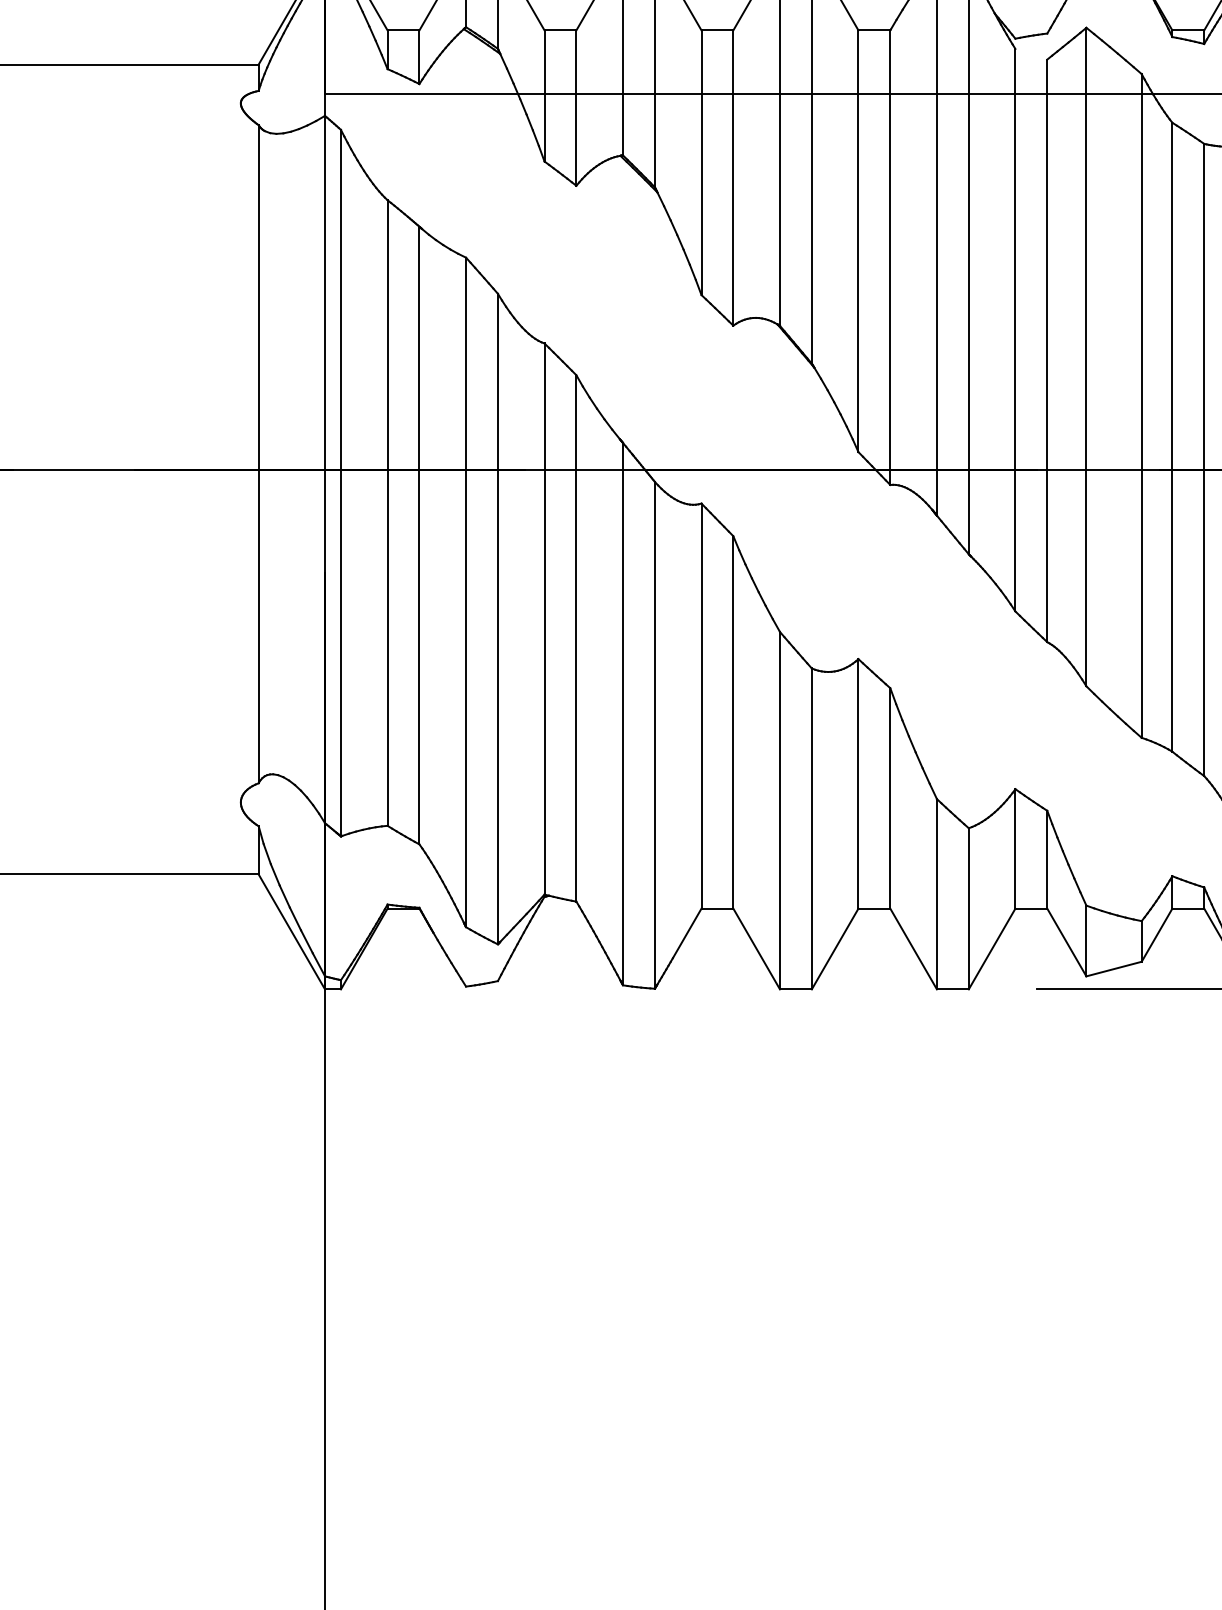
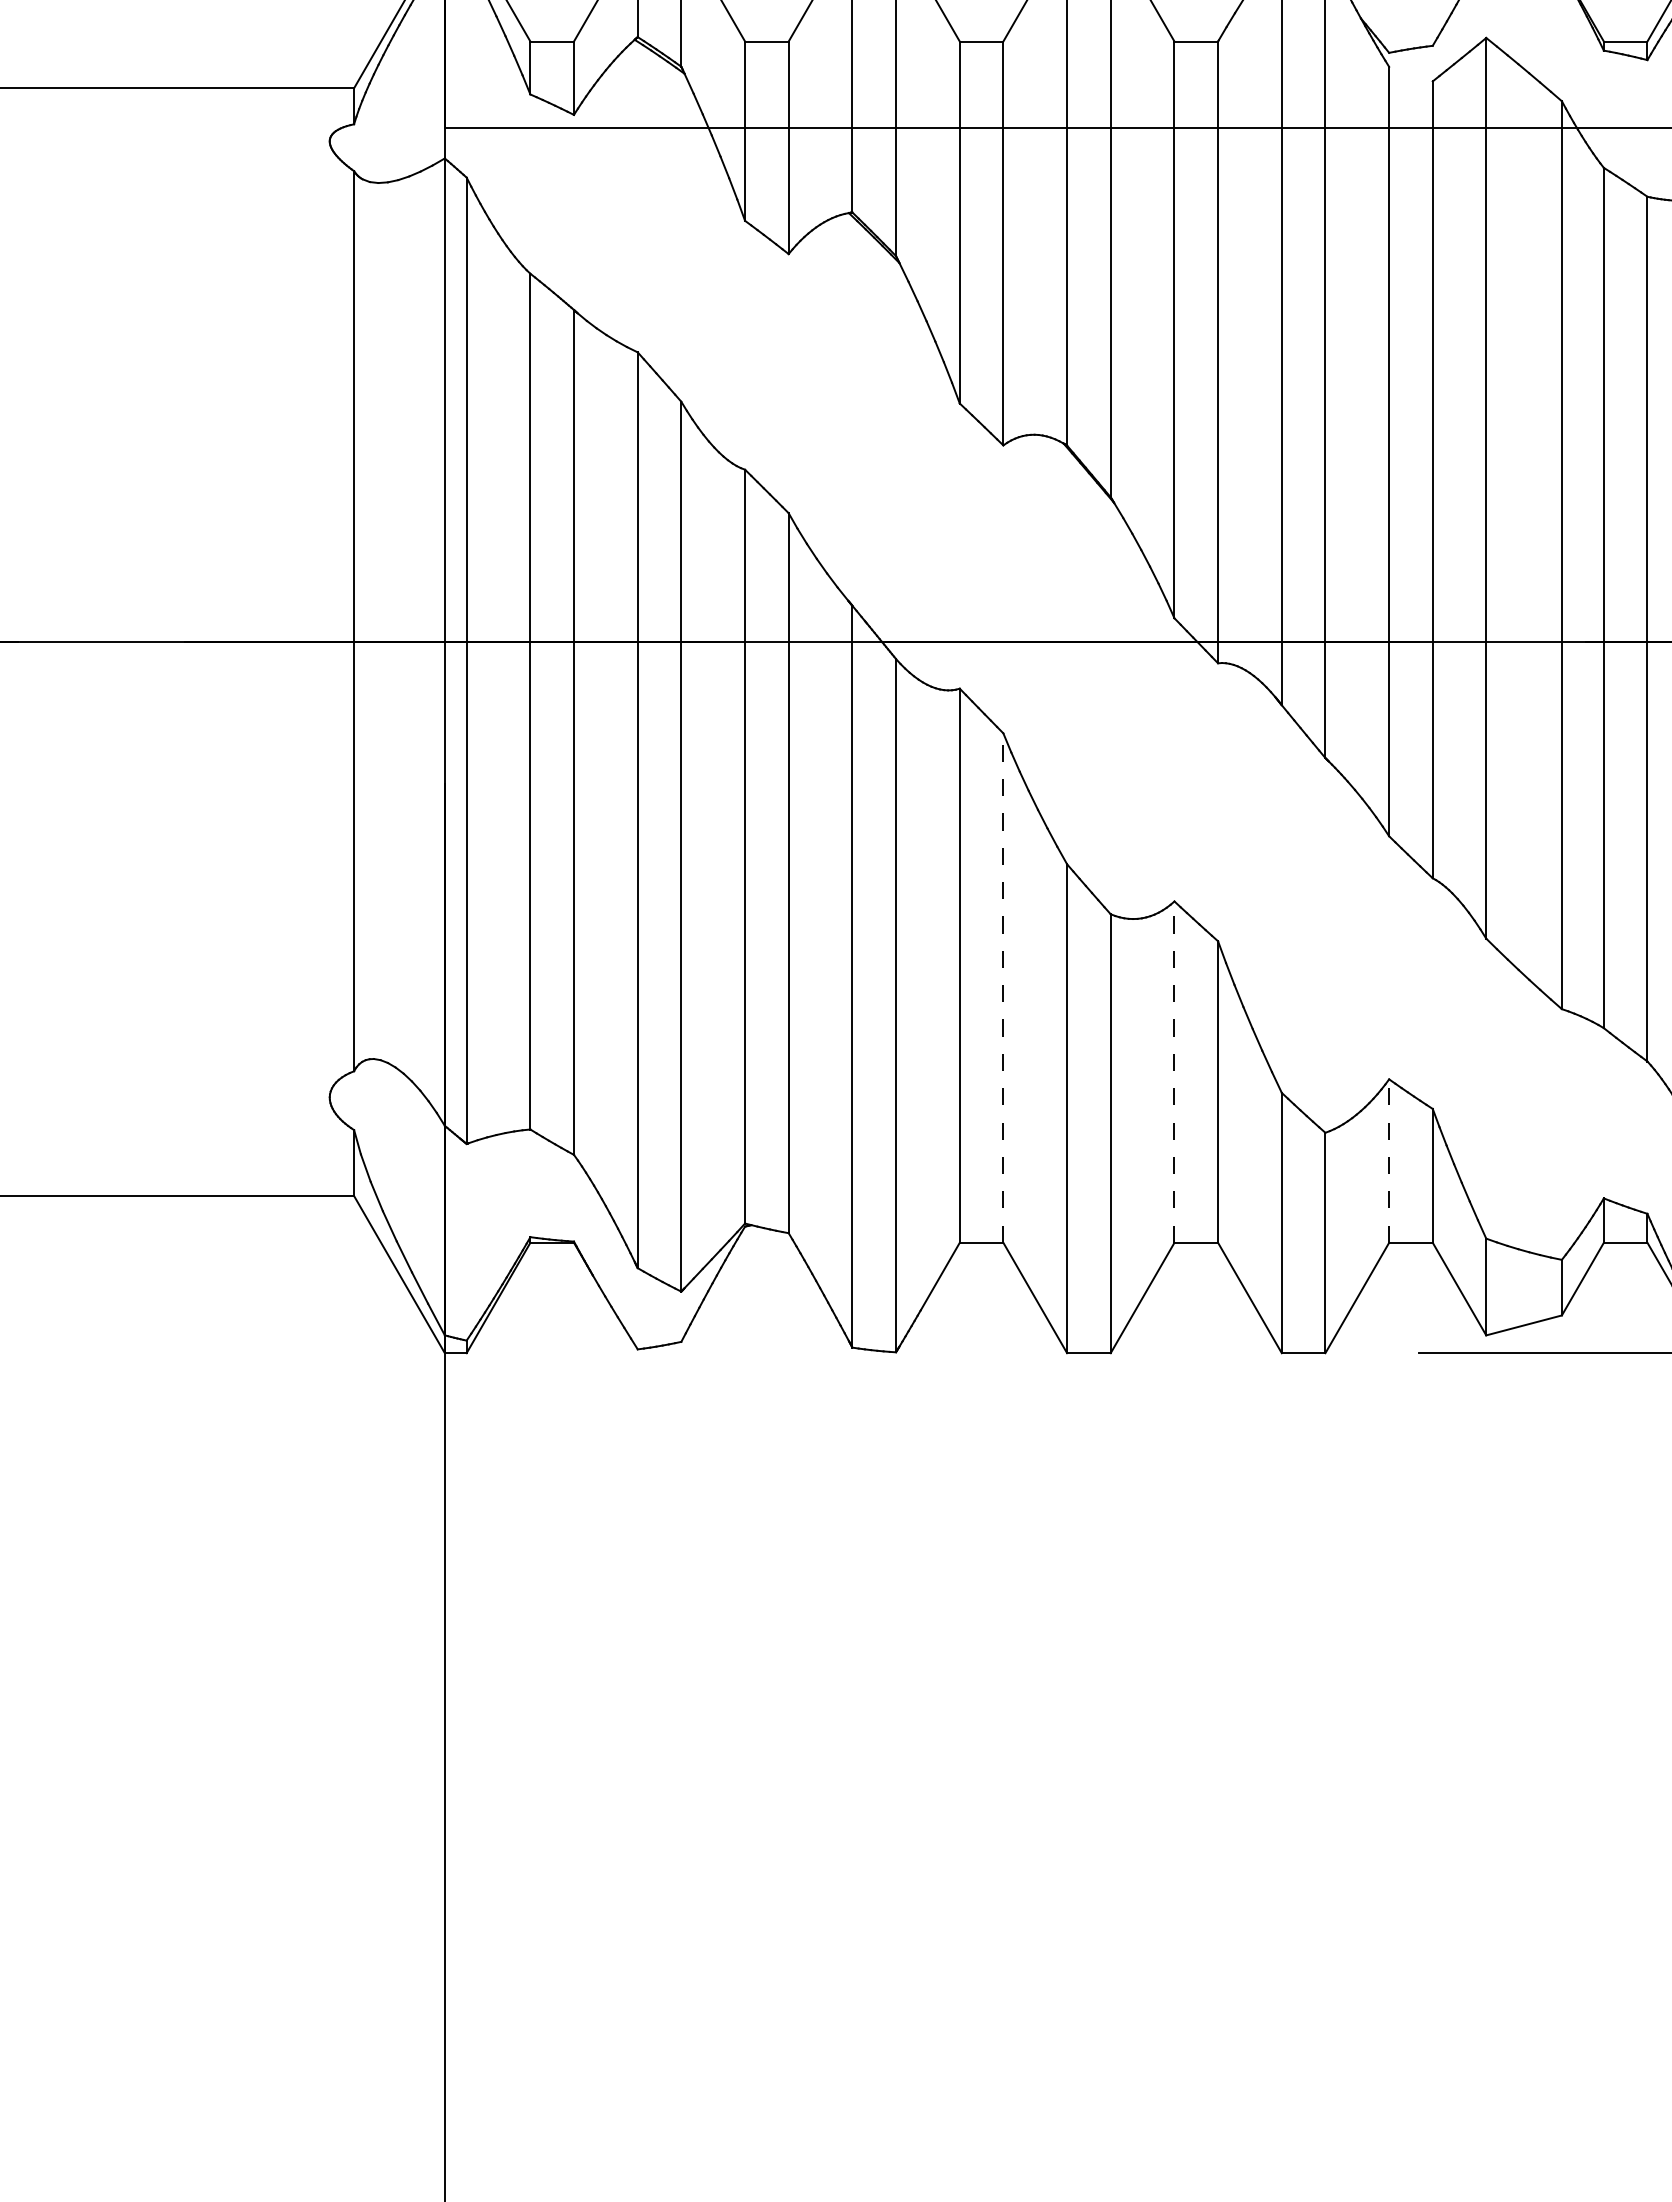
line: (733, 722) -> (1003, 988), solid -> dashed
line: (858, 784) -> (1174, 1072), solid -> dashed
line: (1015, 849) -> (1389, 1161), solid -> dashed

